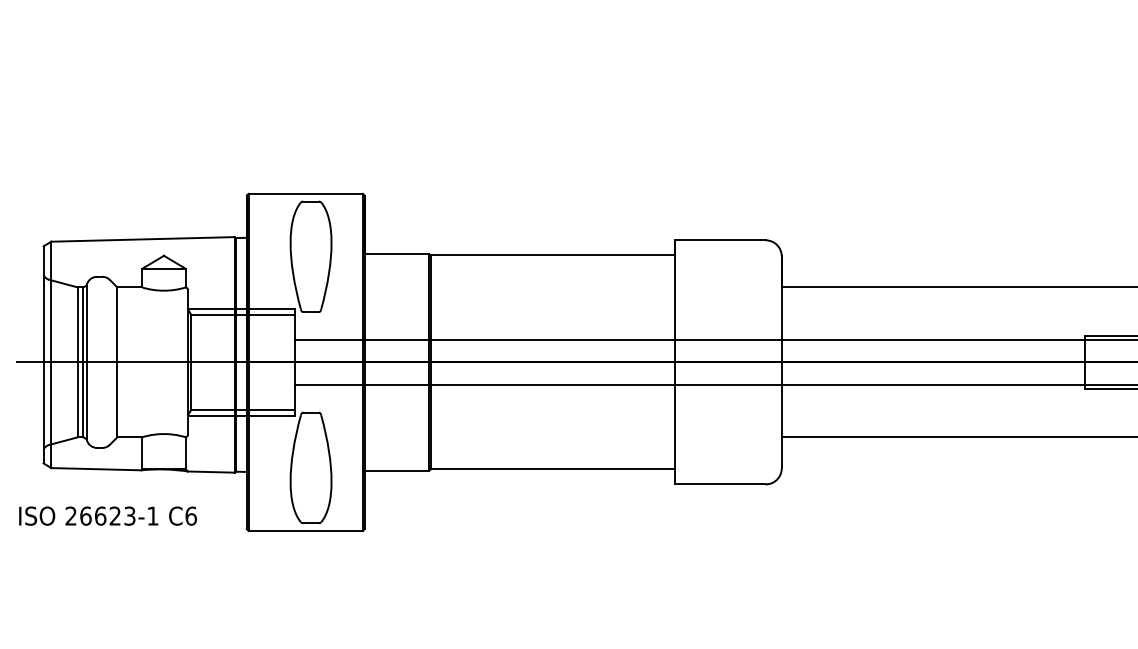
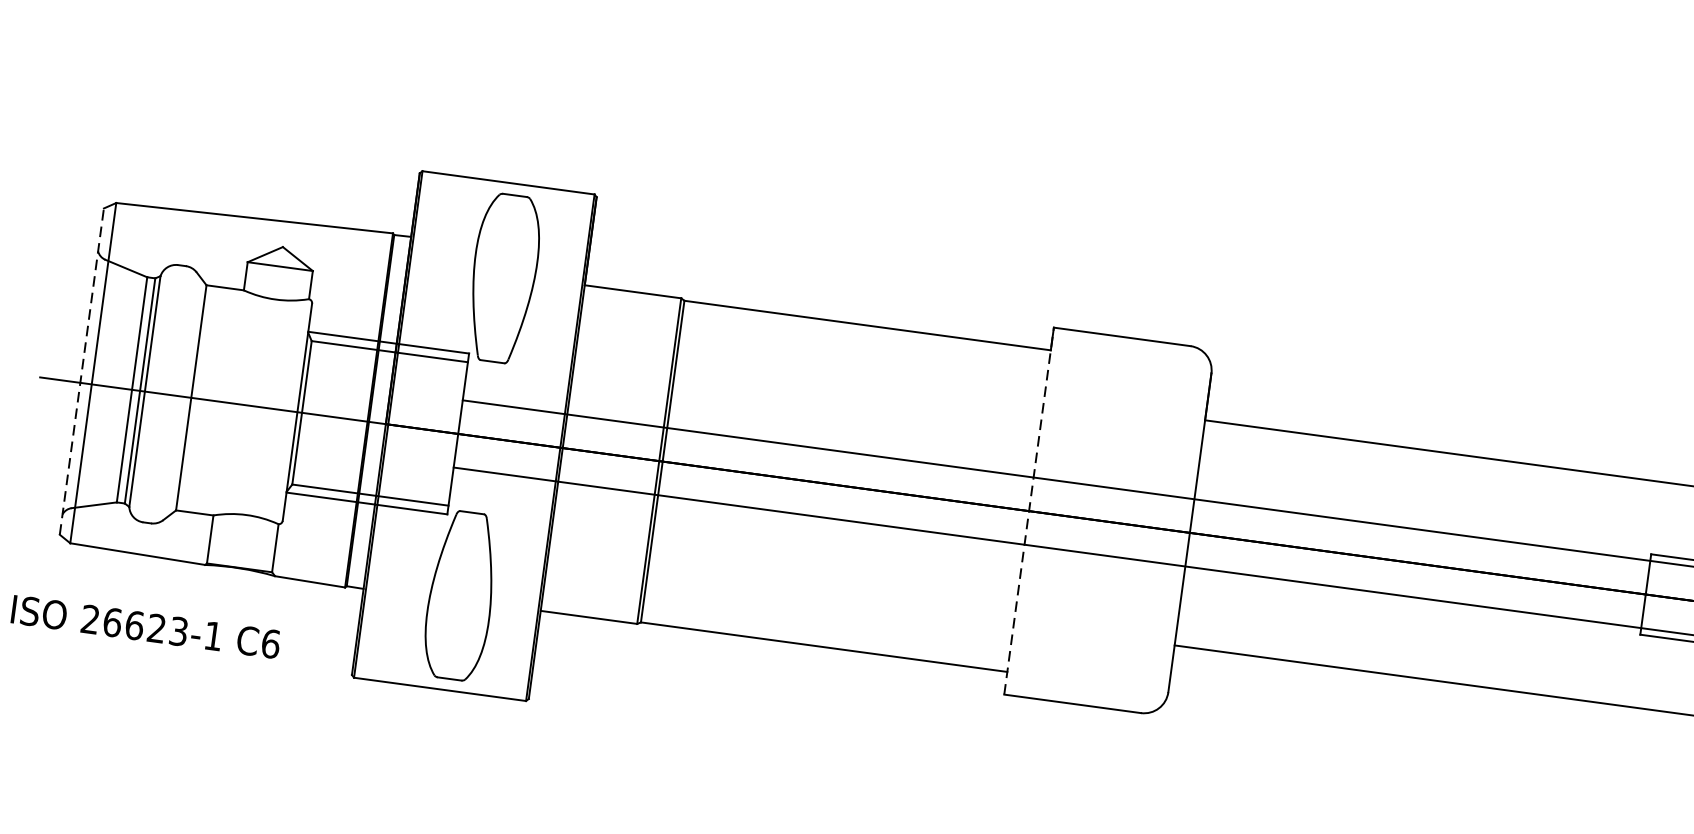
line: (43, 354) -> (81, 370), solid -> dashed
line: (674, 361) -> (1028, 509), solid -> dashed

